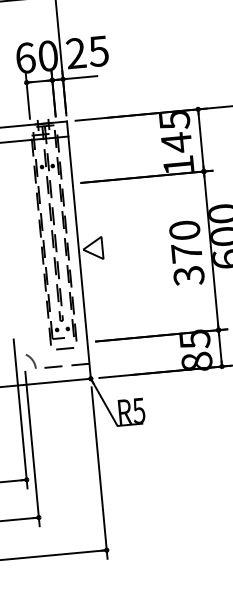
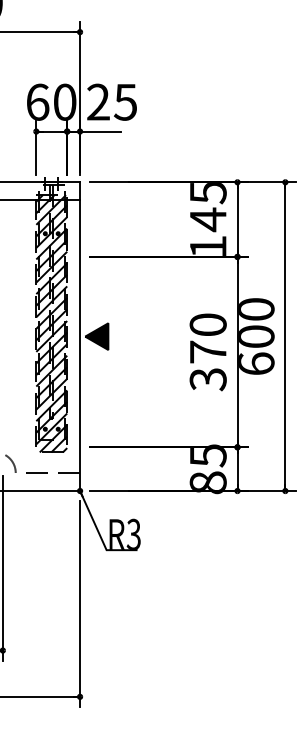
hatch: (54, 241) -> (51, 323), added
fill: (92, 248) -> (96, 336), added
text: (138, 410) -> (133, 533), R5 -> R3

